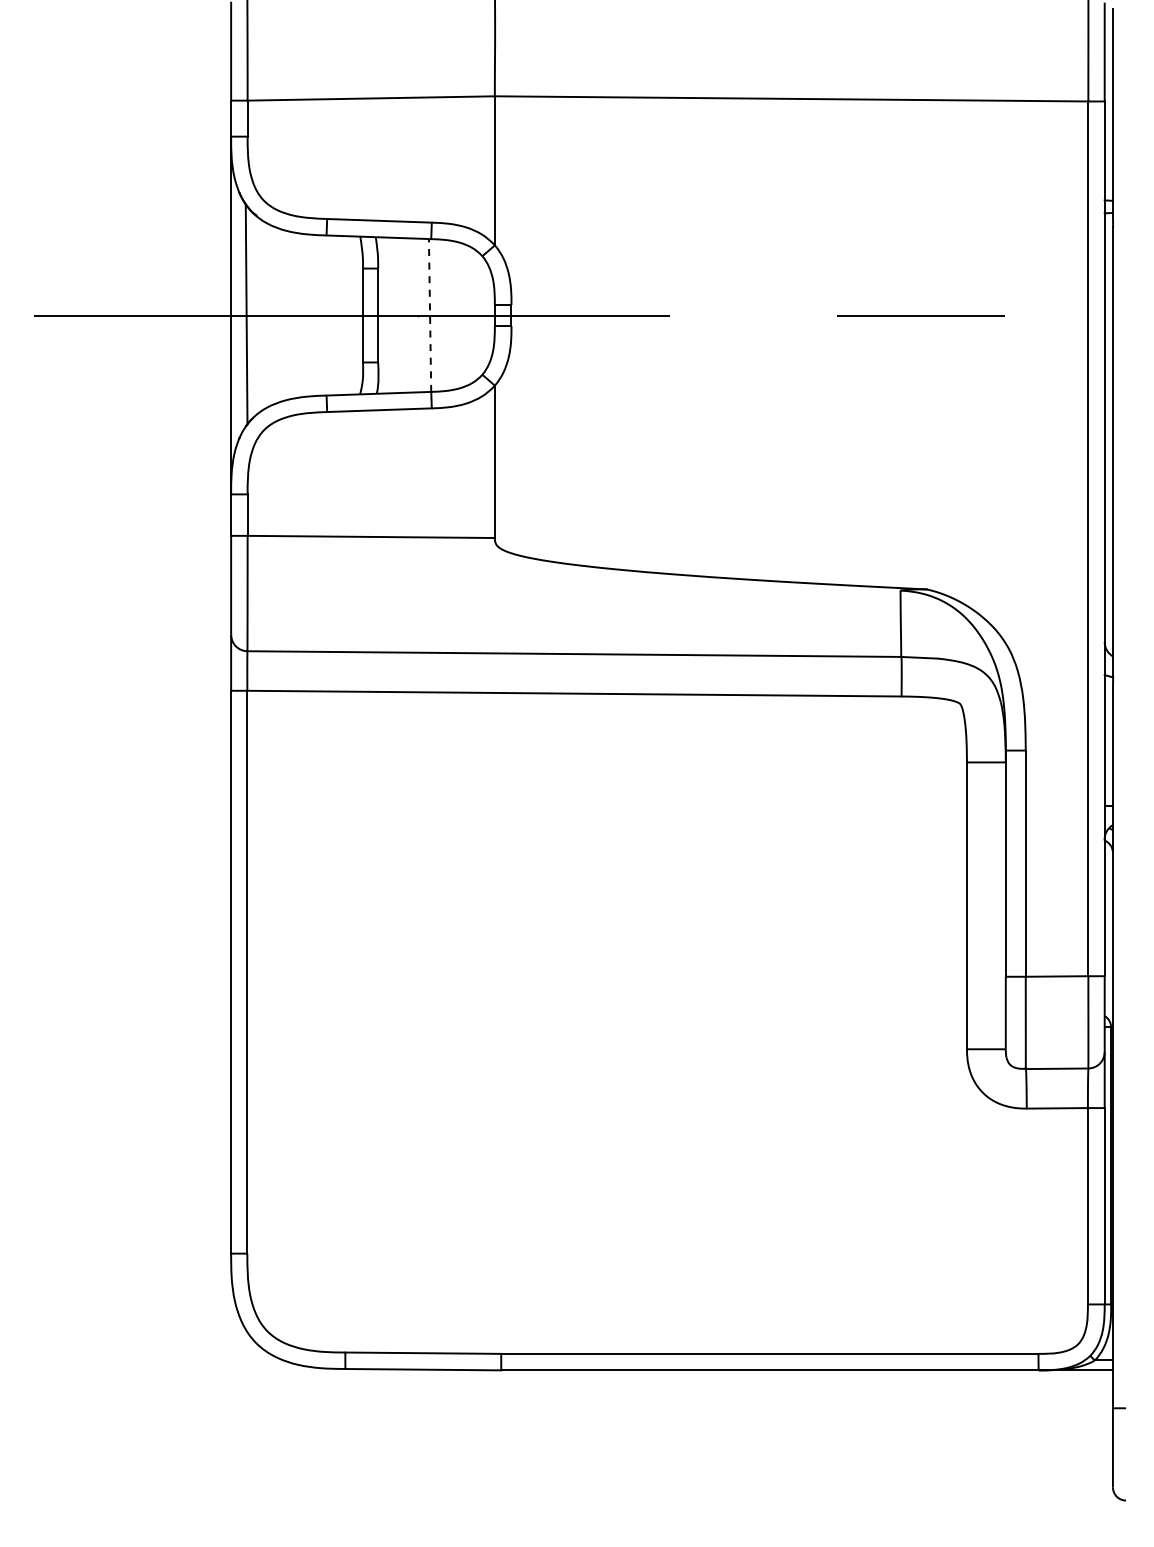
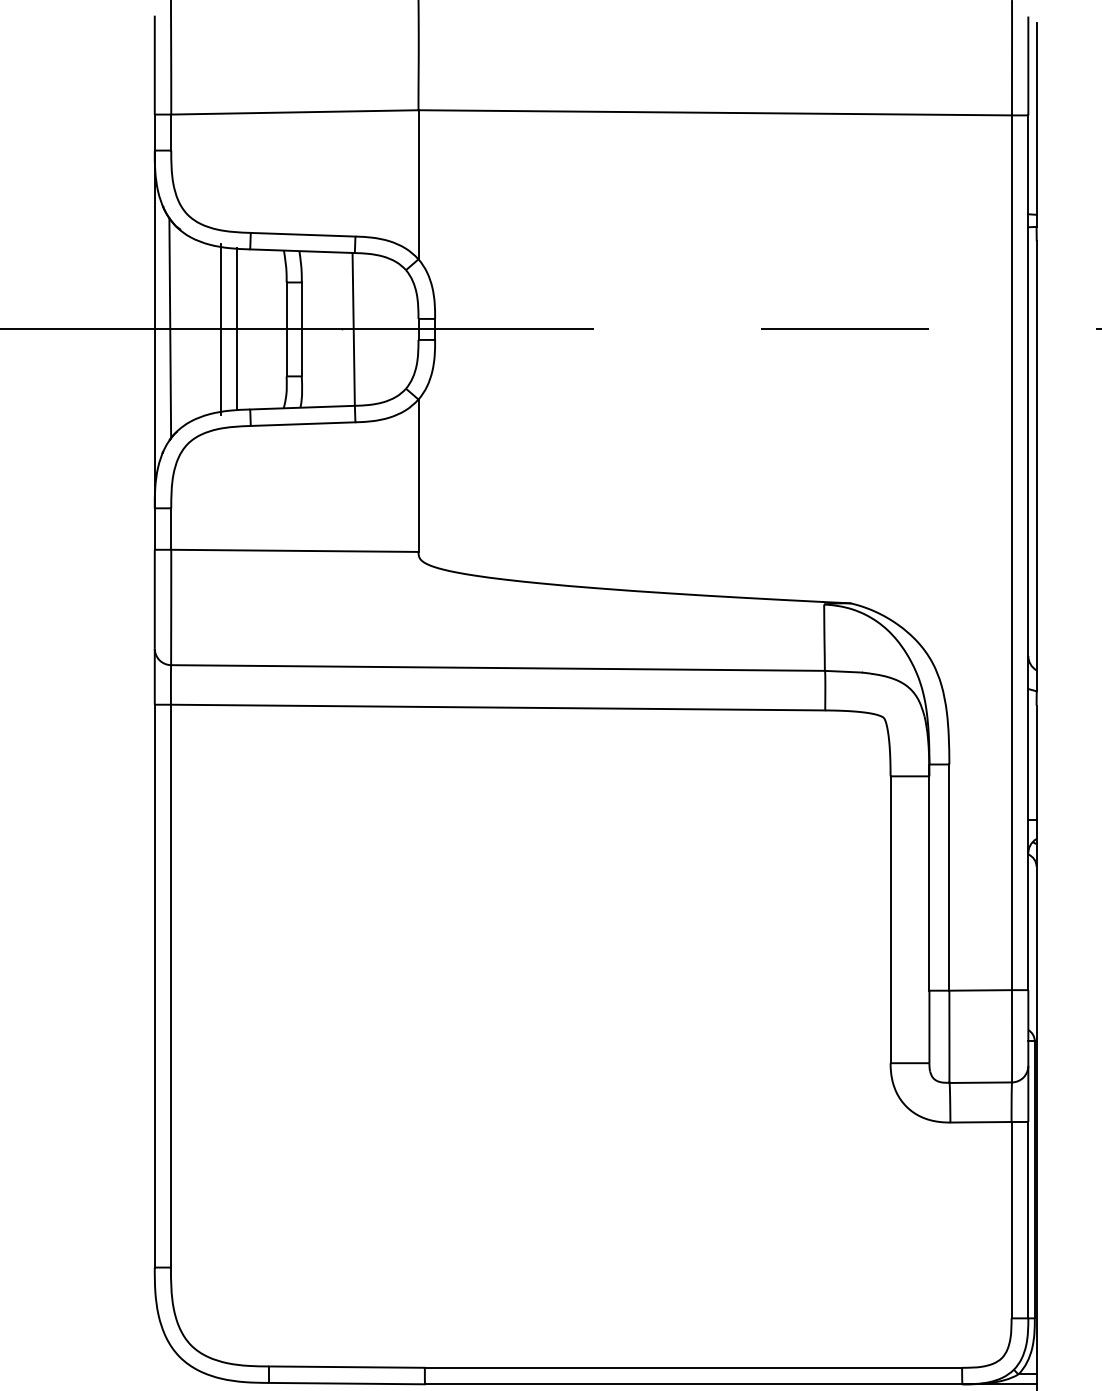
line: (430, 314) -> (354, 328), dashed -> solid
line: (297, 315) -> (221, 329), added
line: (313, 315) -> (237, 329), added

